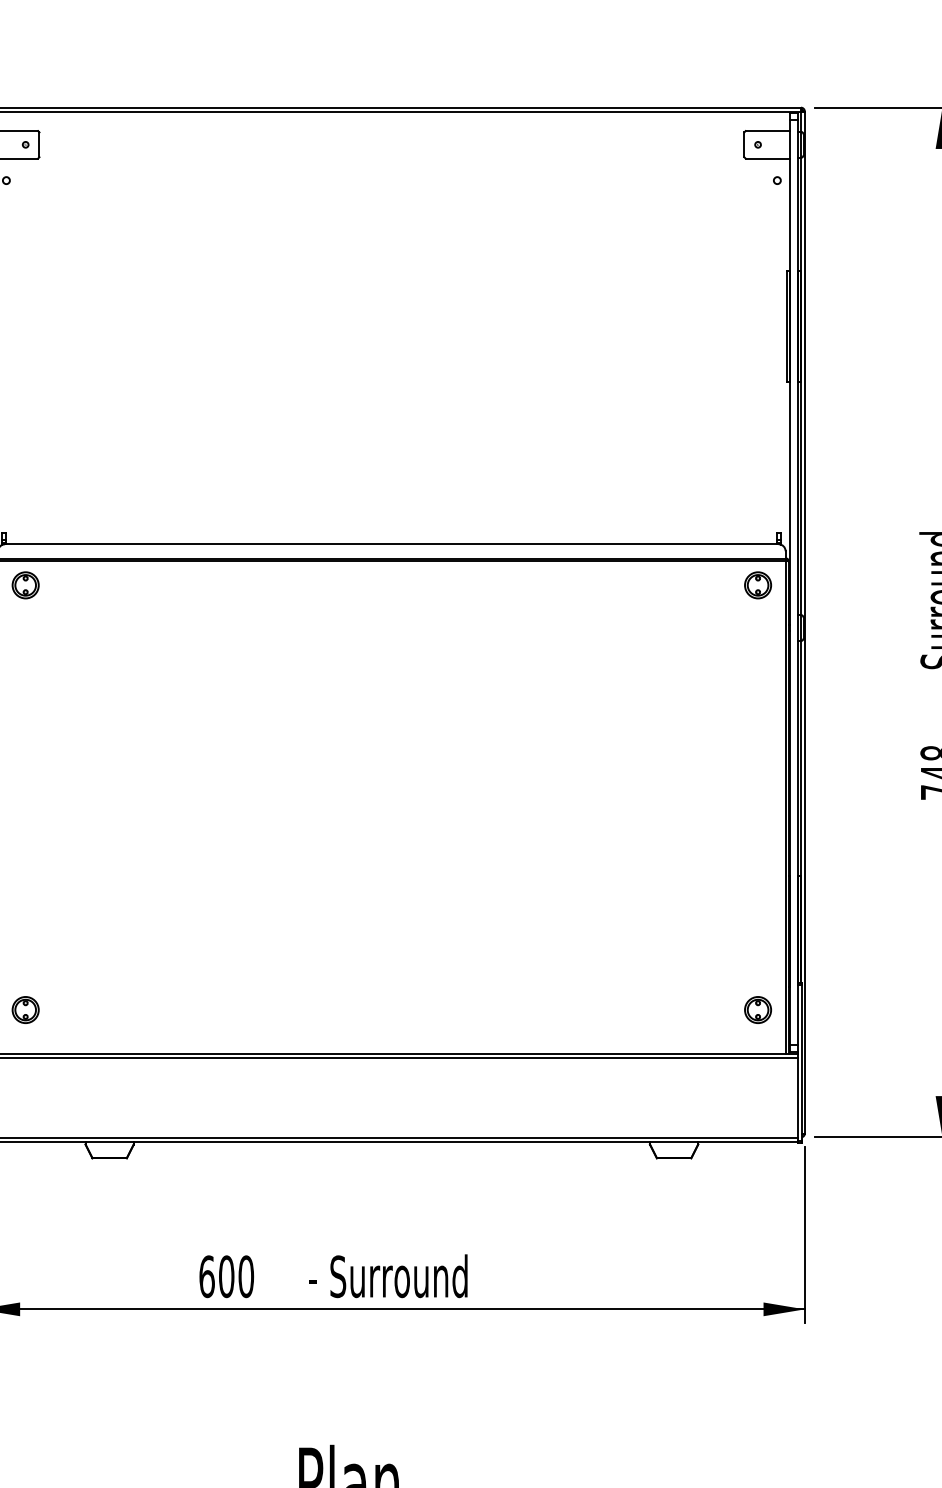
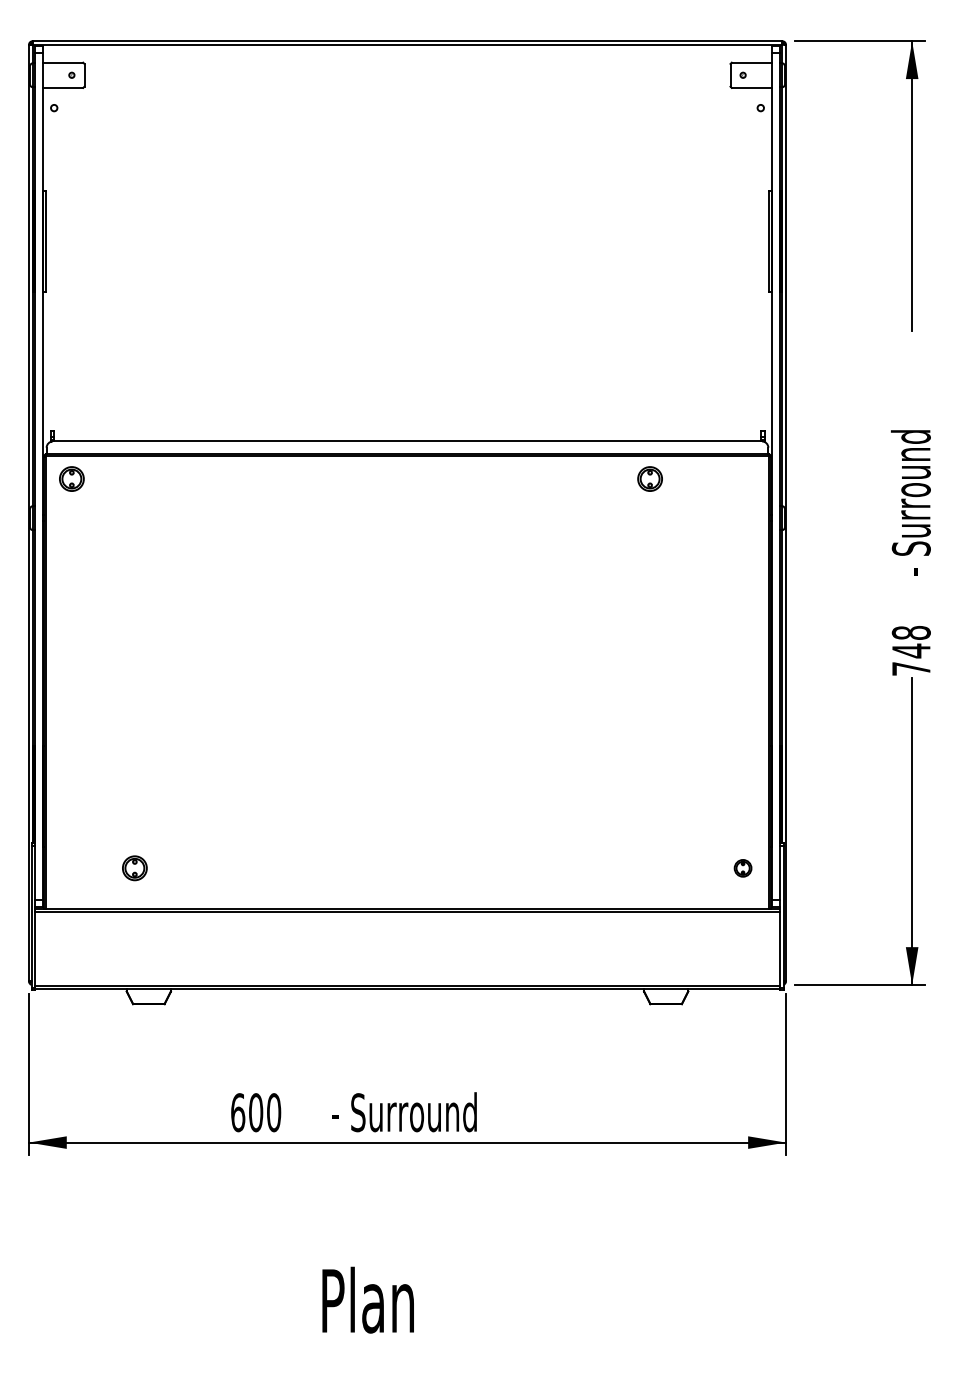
part: (757, 584) -> (649, 478), moved
part: (25, 1010) -> (134, 868), moved
part: (757, 1010) -> (742, 868), size x0.7

